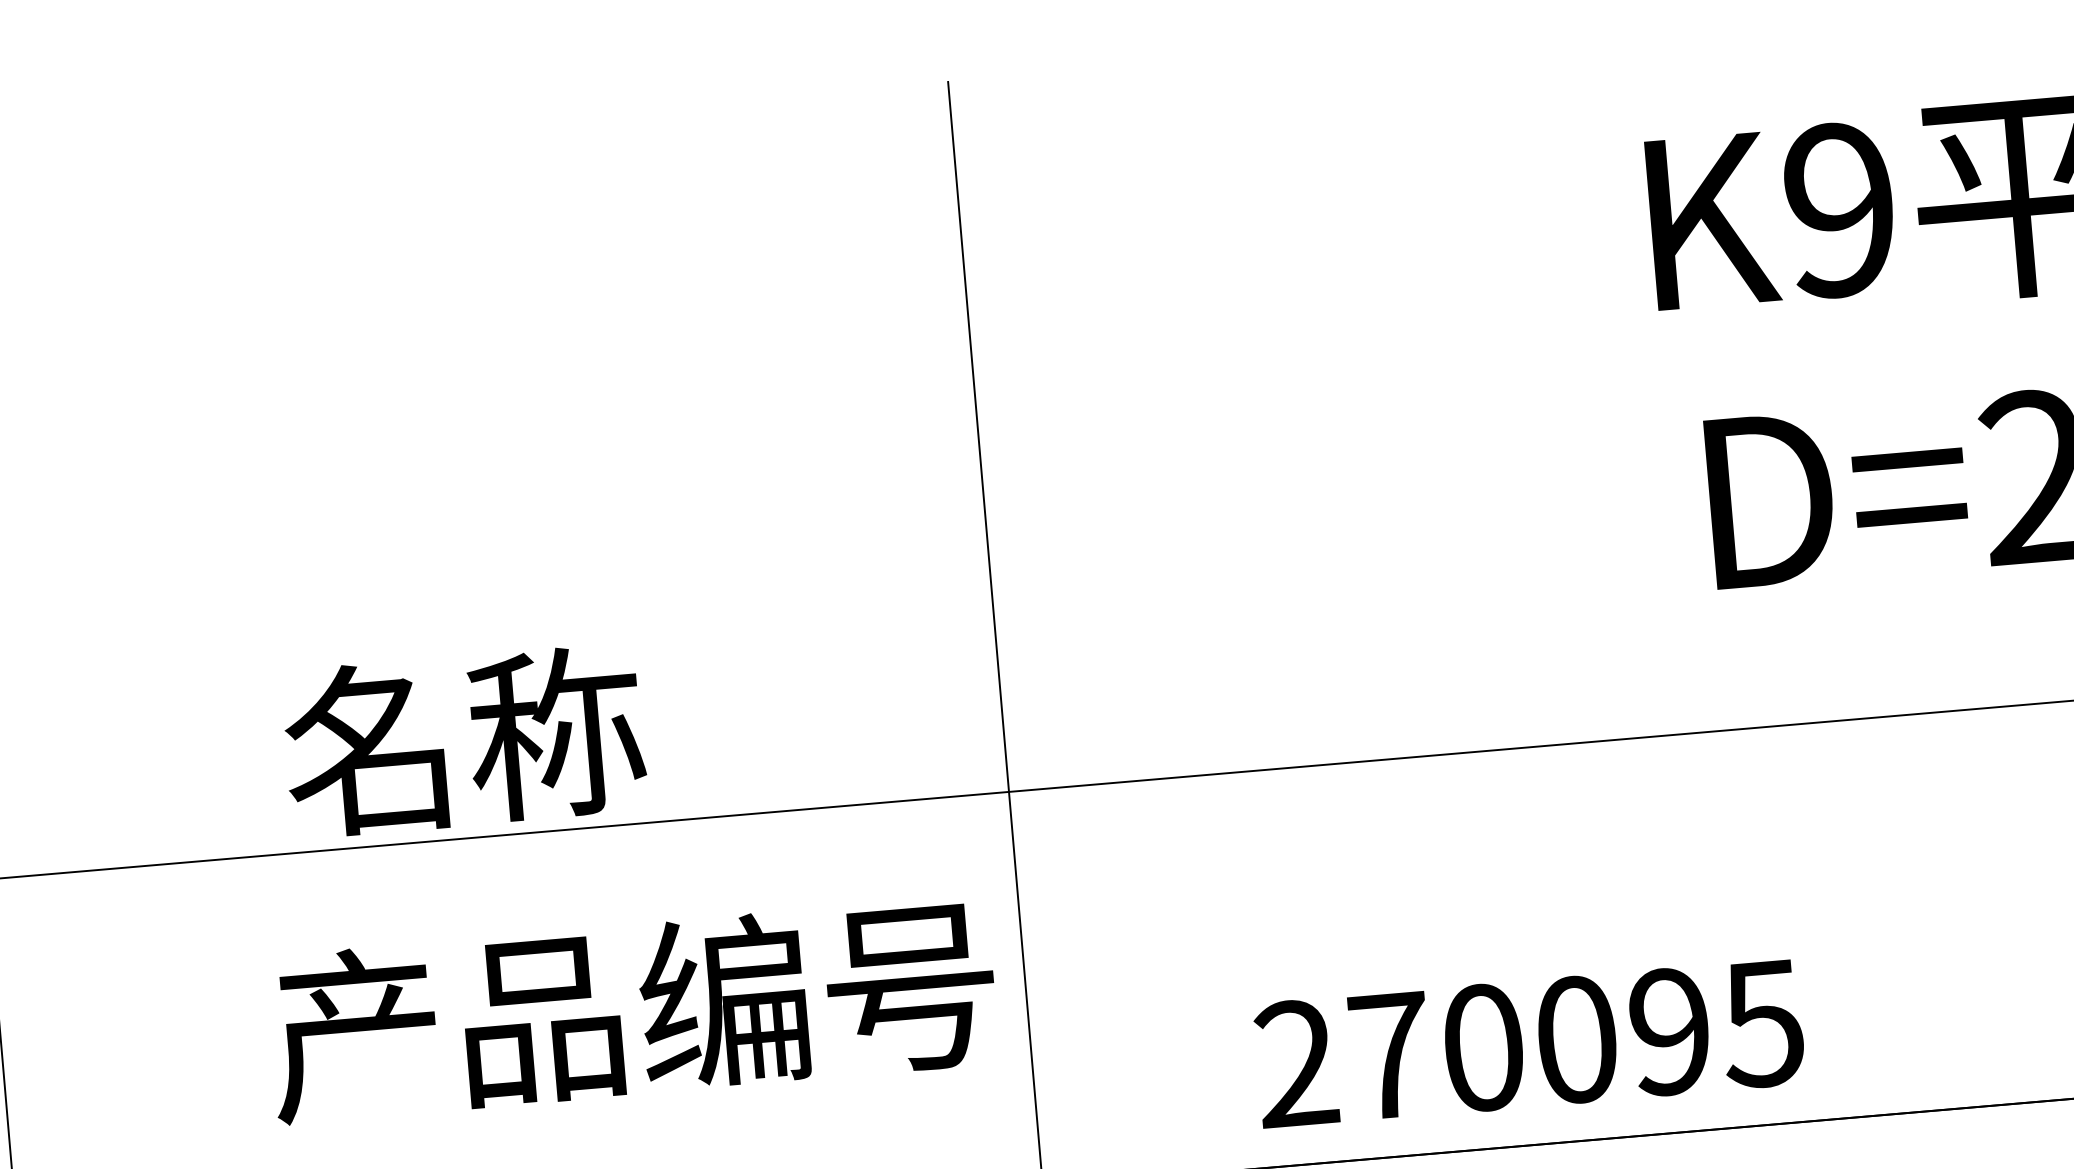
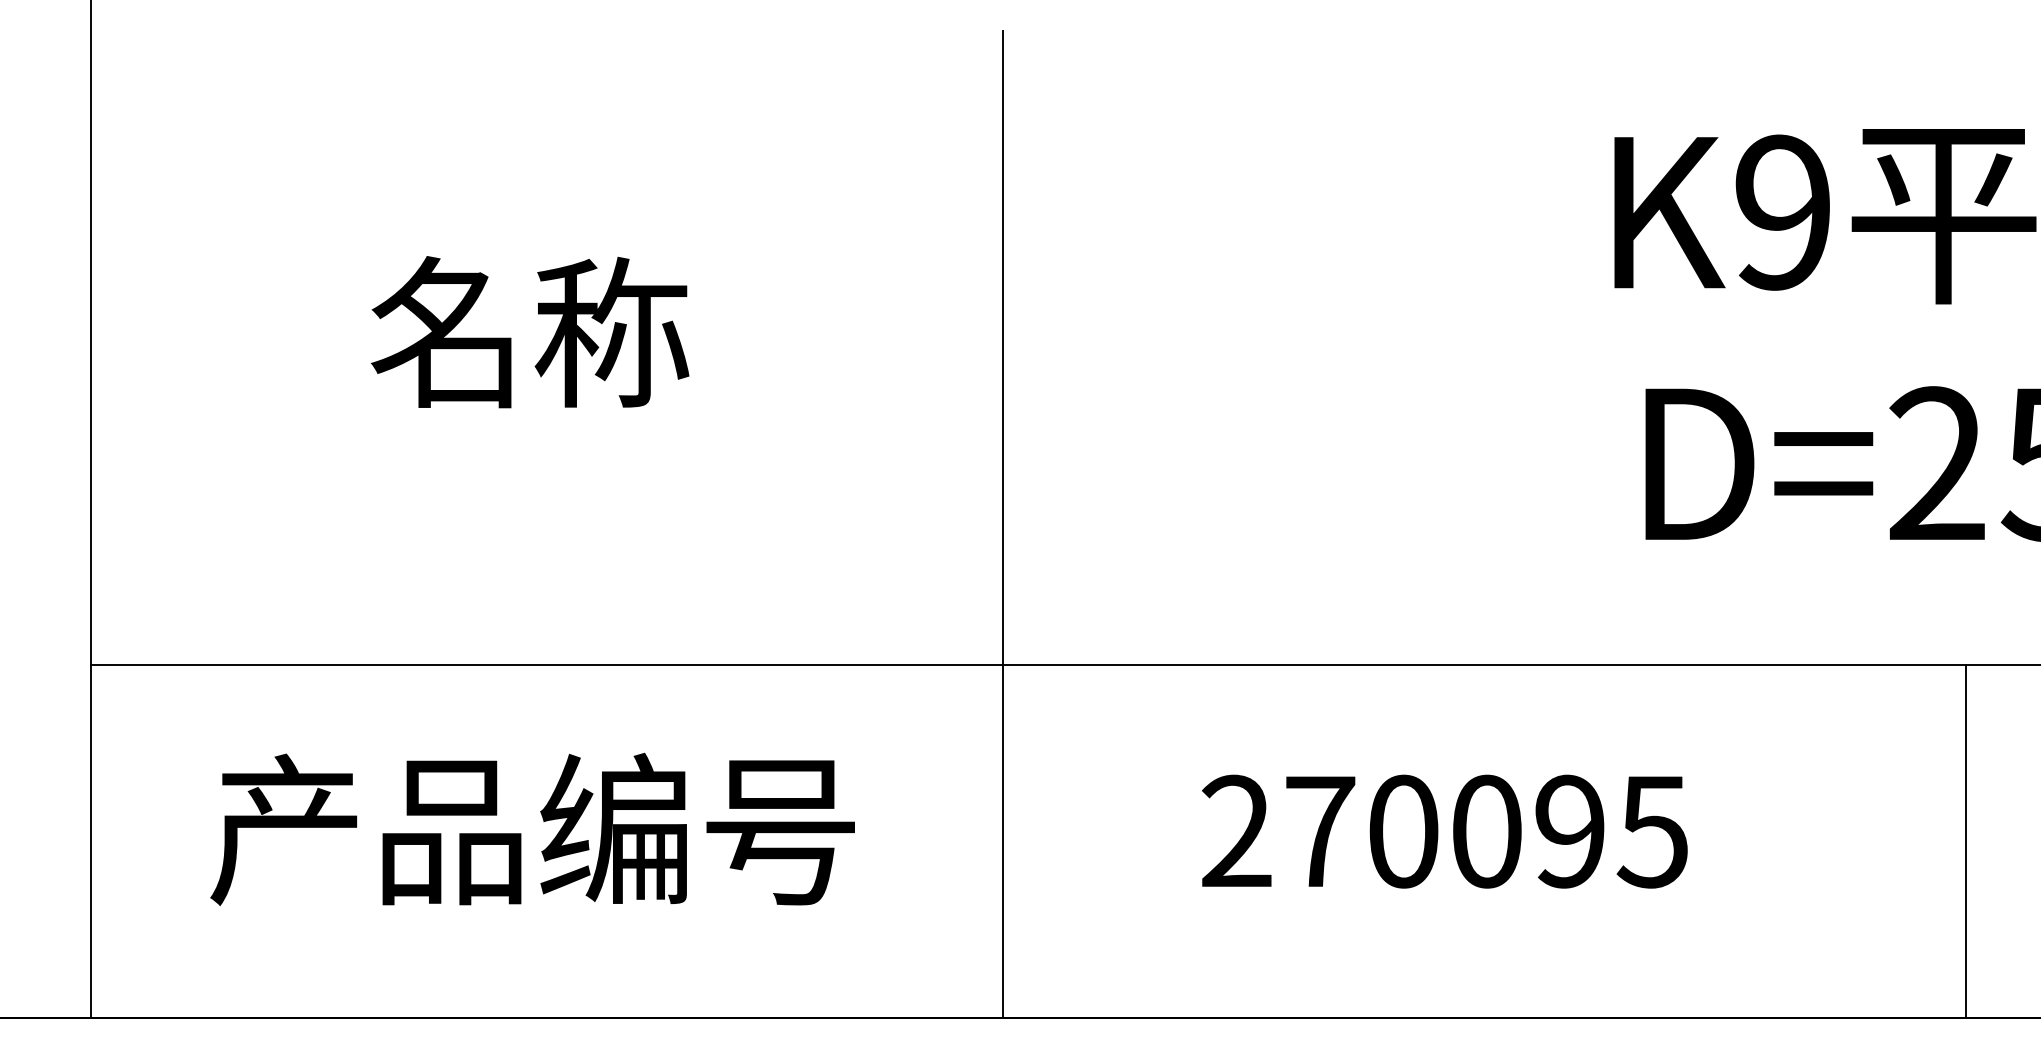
text: (463, 741) -> (529, 332), moved
text: (632, 1009) -> (532, 829), moved
text: (1529, 1043) -> (1444, 831), moved

